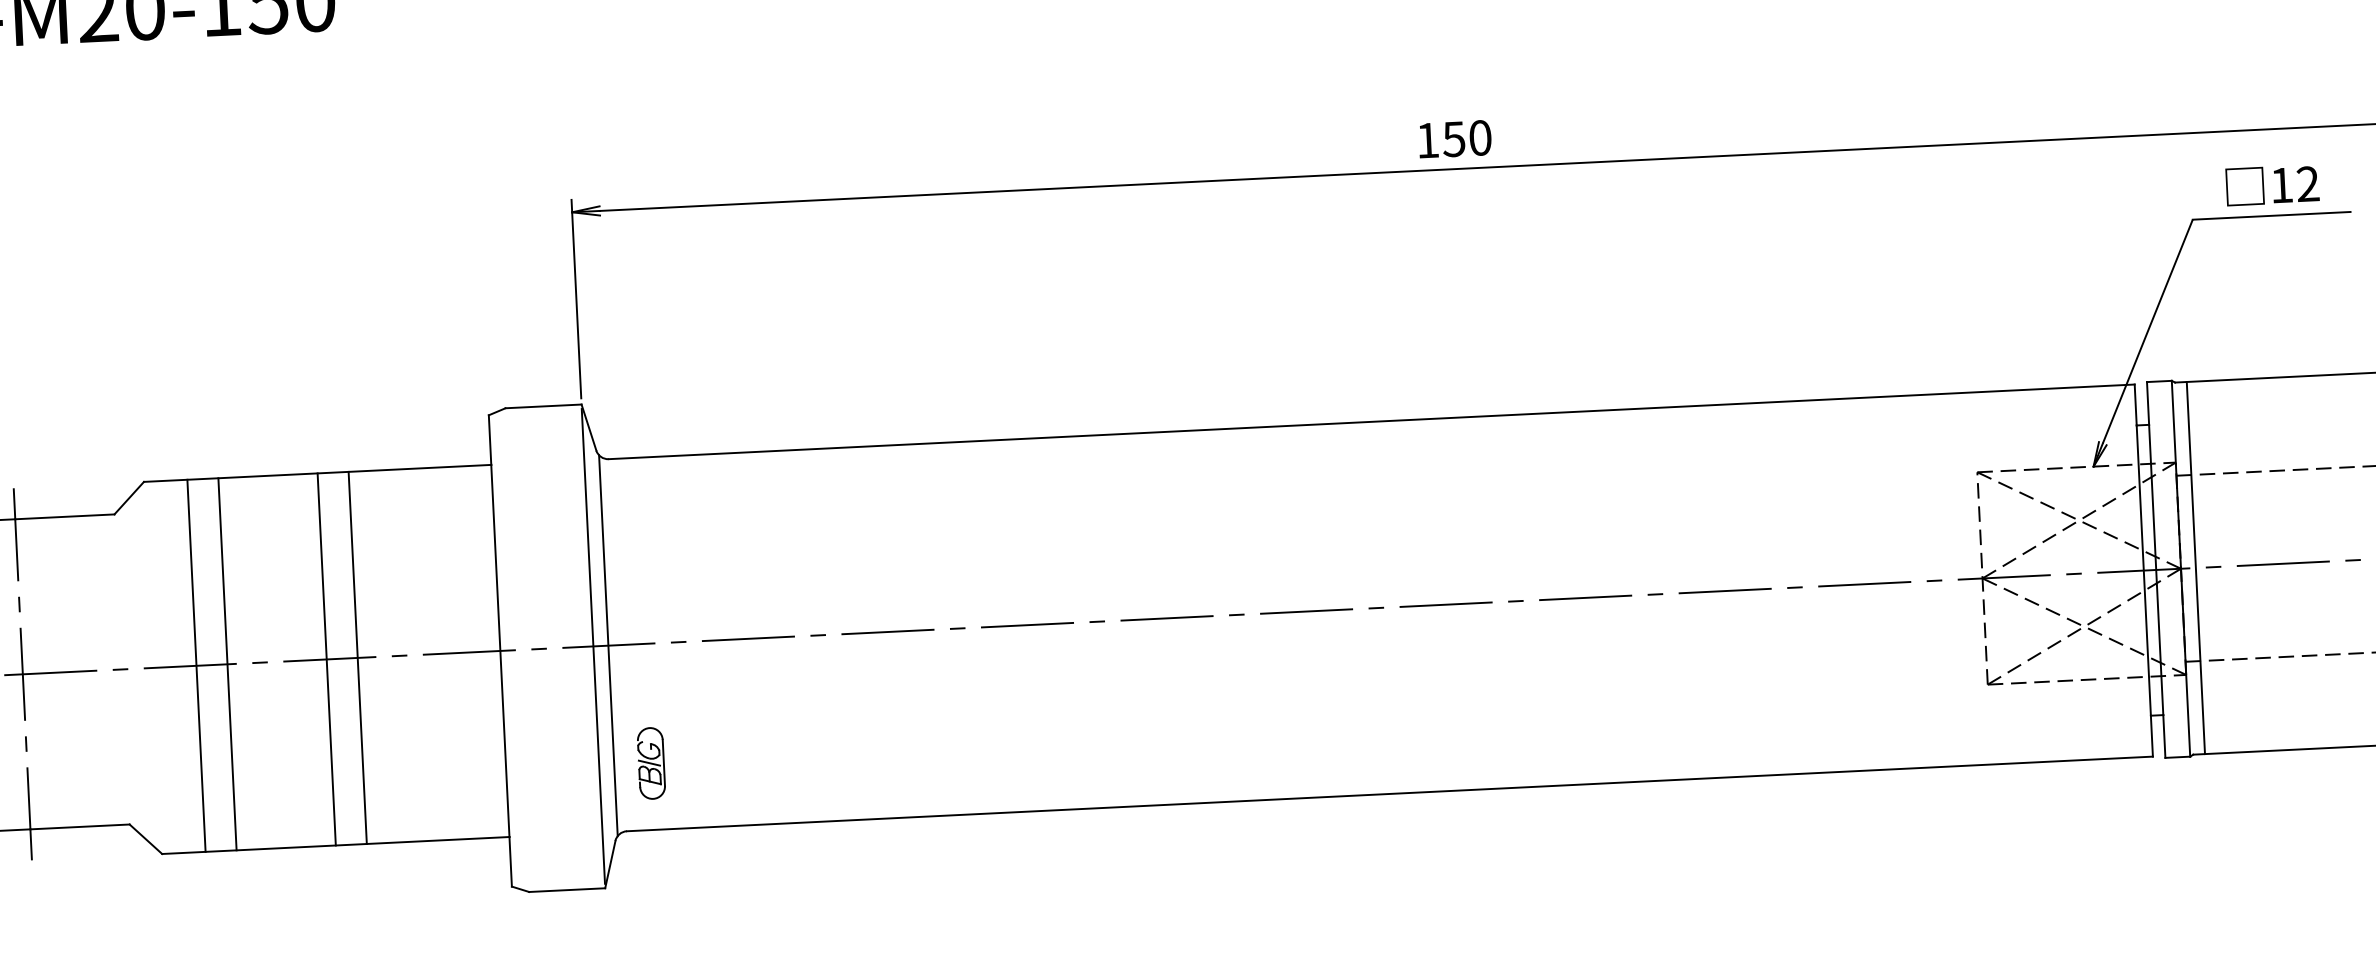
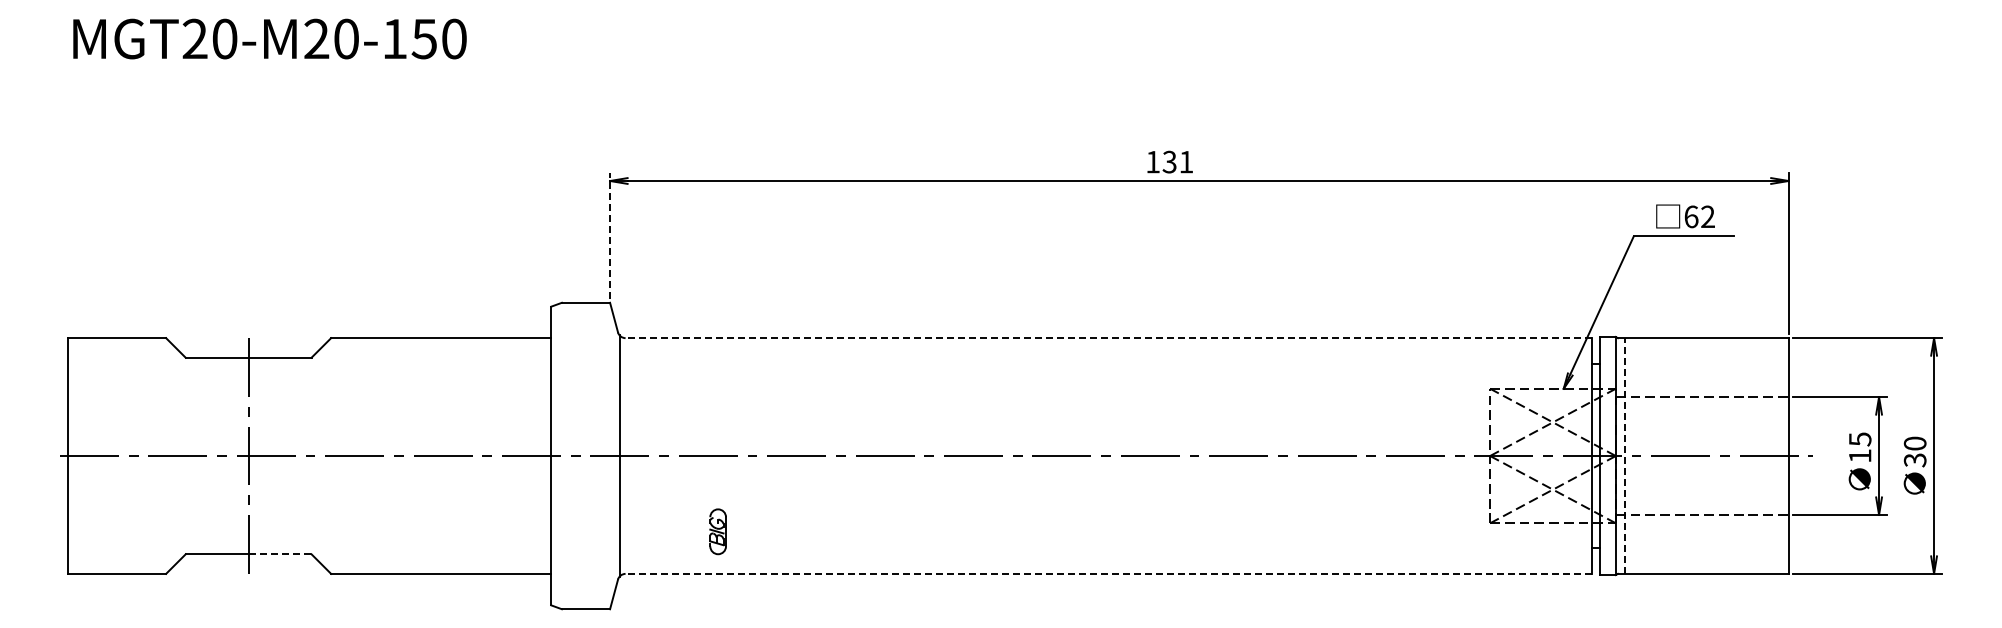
text: (1467, 137) -> (1178, 161), 150 -> 131
text: (2281, 184) -> (1691, 216), 12 -> 62
line: (577, 299) -> (610, 236), solid -> dashed
line: (1371, 422) -> (1108, 338), solid -> dashed
line: (2196, 568) -> (1625, 456), solid -> dashed
line: (594, 645) -> (610, 455), removed
line: (357, 657) -> (460, 455), removed
line: (327, 658) -> (441, 455), removed
line: (227, 663) -> (378, 455), removed
line: (196, 665) -> (358, 455), removed
part: (650, 763) -> (717, 531), moved
line: (1389, 793) -> (1108, 573), solid -> dashed
line: (80, 827) -> (280, 554), solid -> dashed

